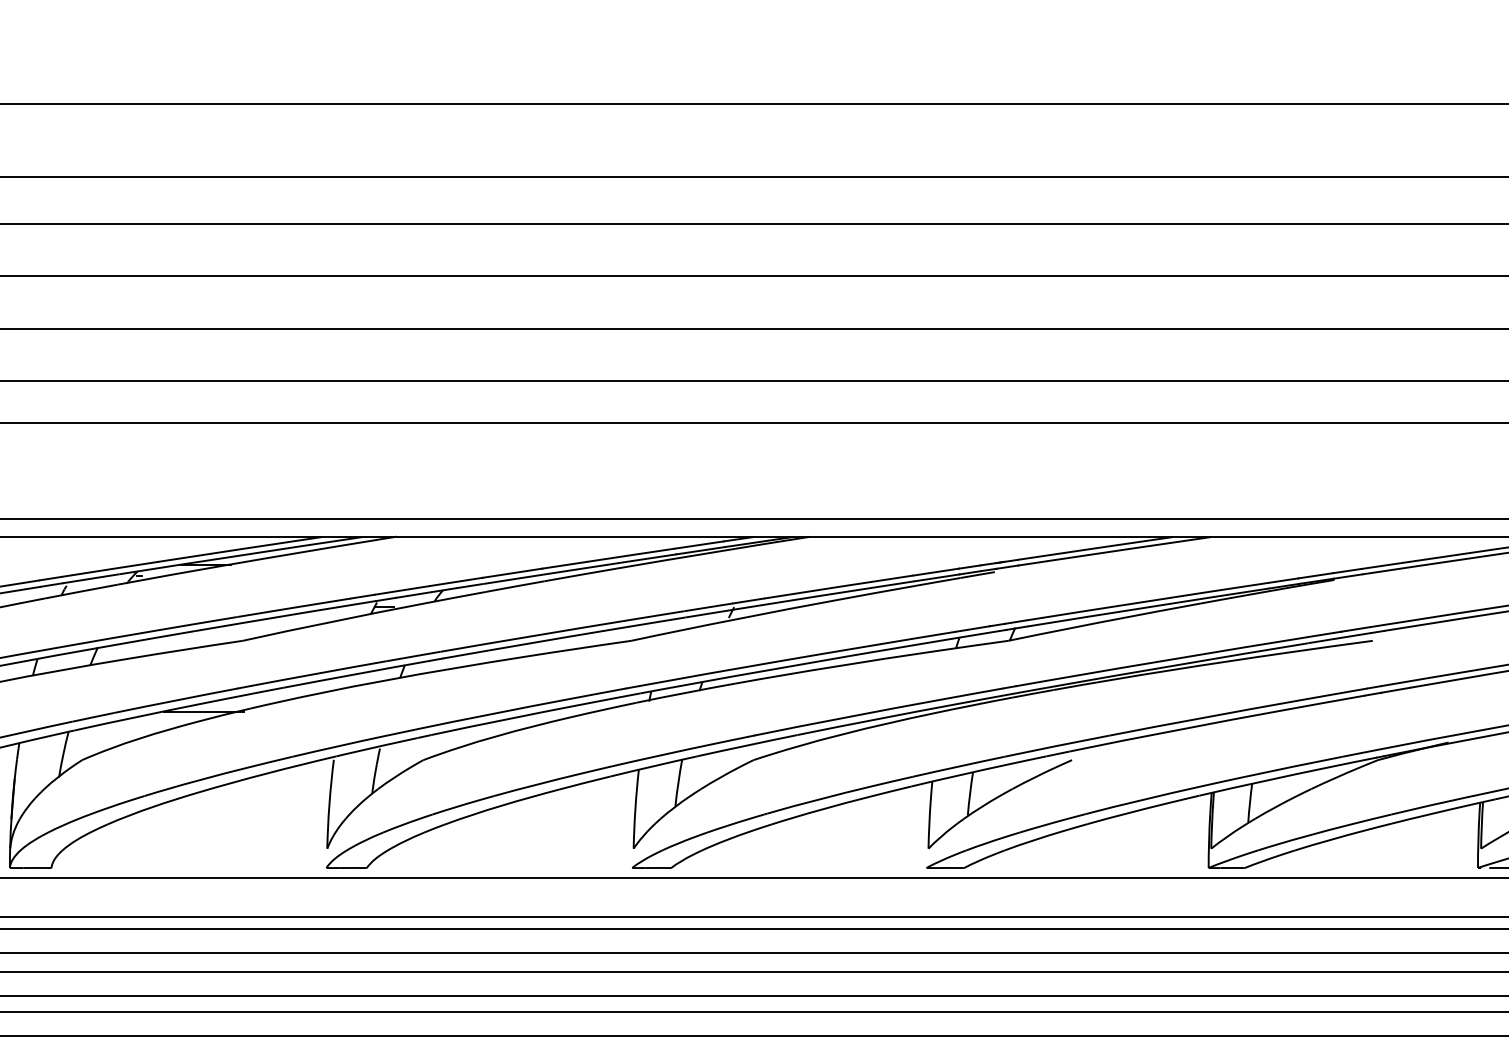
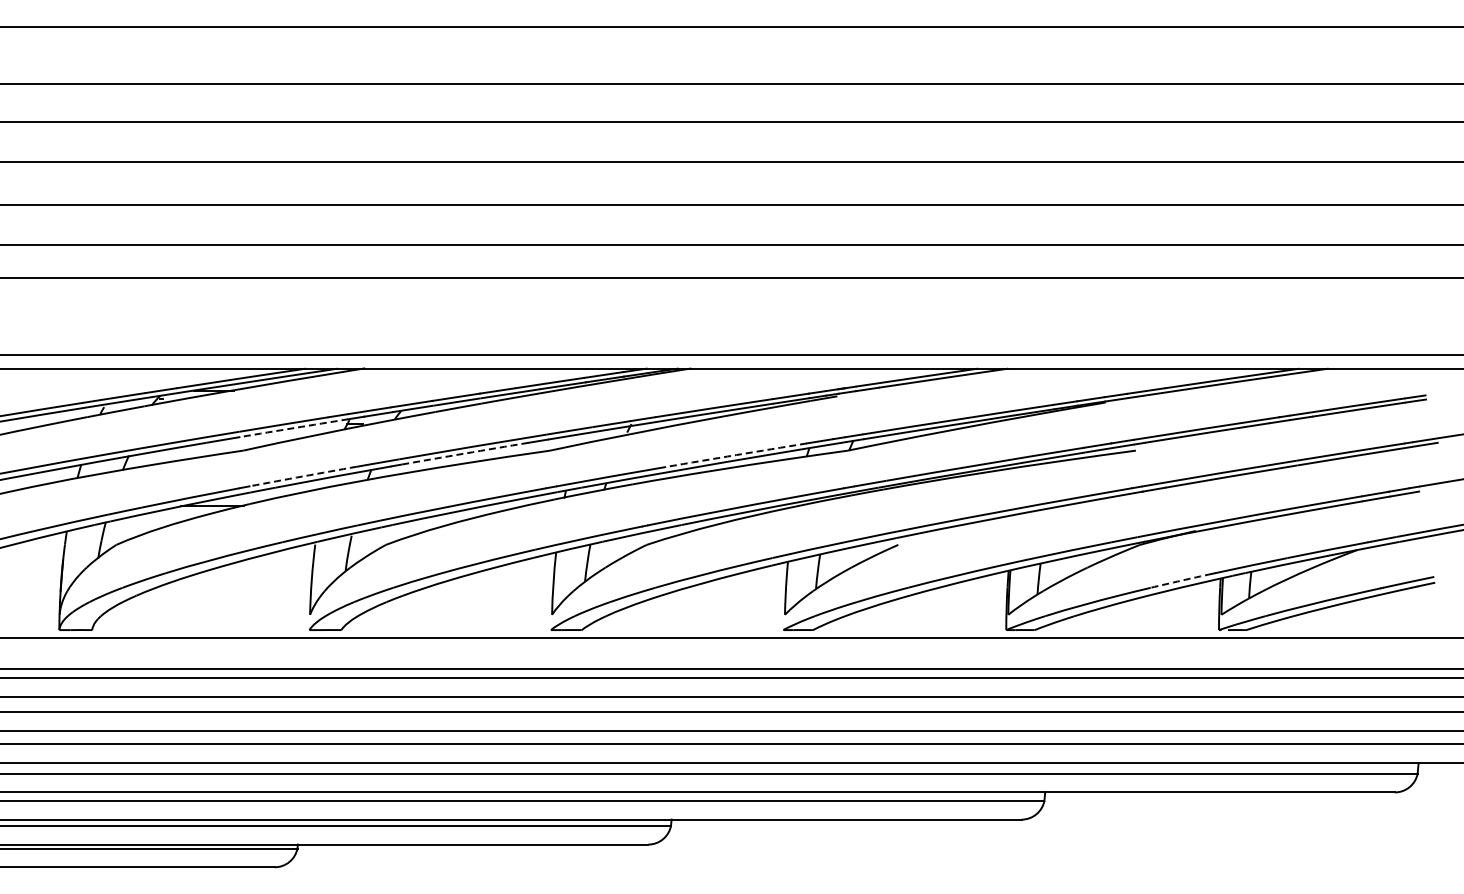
arc: (307, 612) -> (294, 428), solid -> dashed
arc: (522, 644) -> (464, 453), solid -> dashed
arc: (867, 646) -> (736, 455), solid -> dashed
arc: (318, 673) -> (303, 476), solid -> dashed
arc: (1430, 805) -> (1181, 580), solid -> dashed

